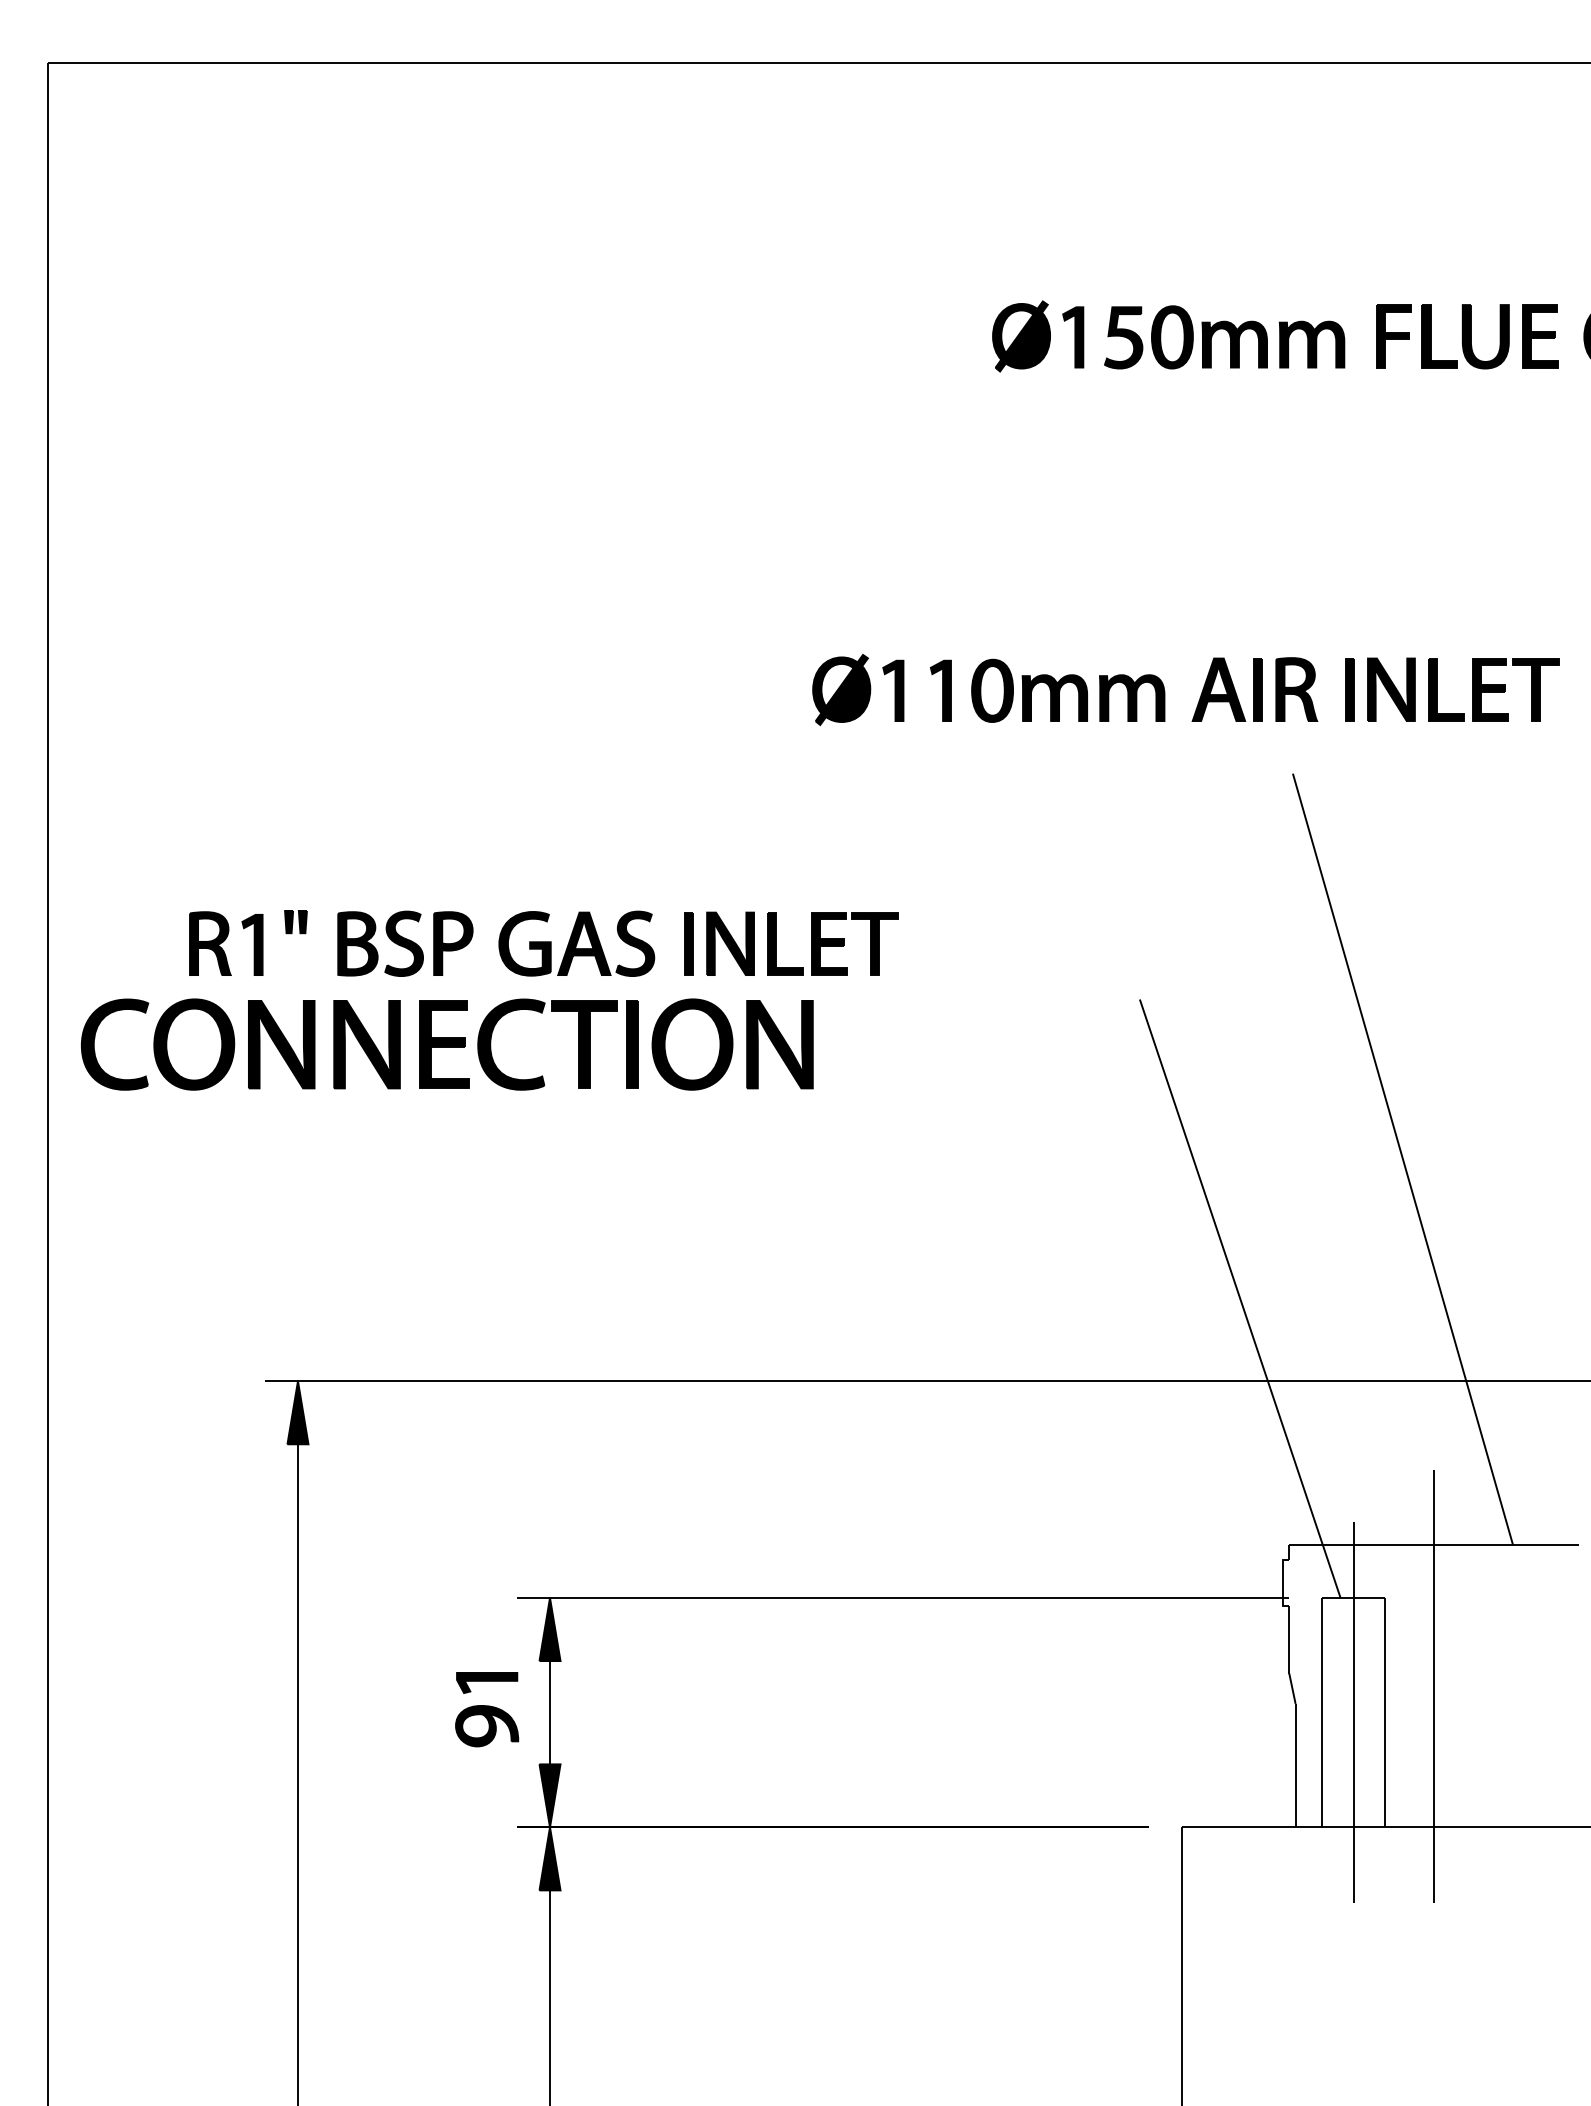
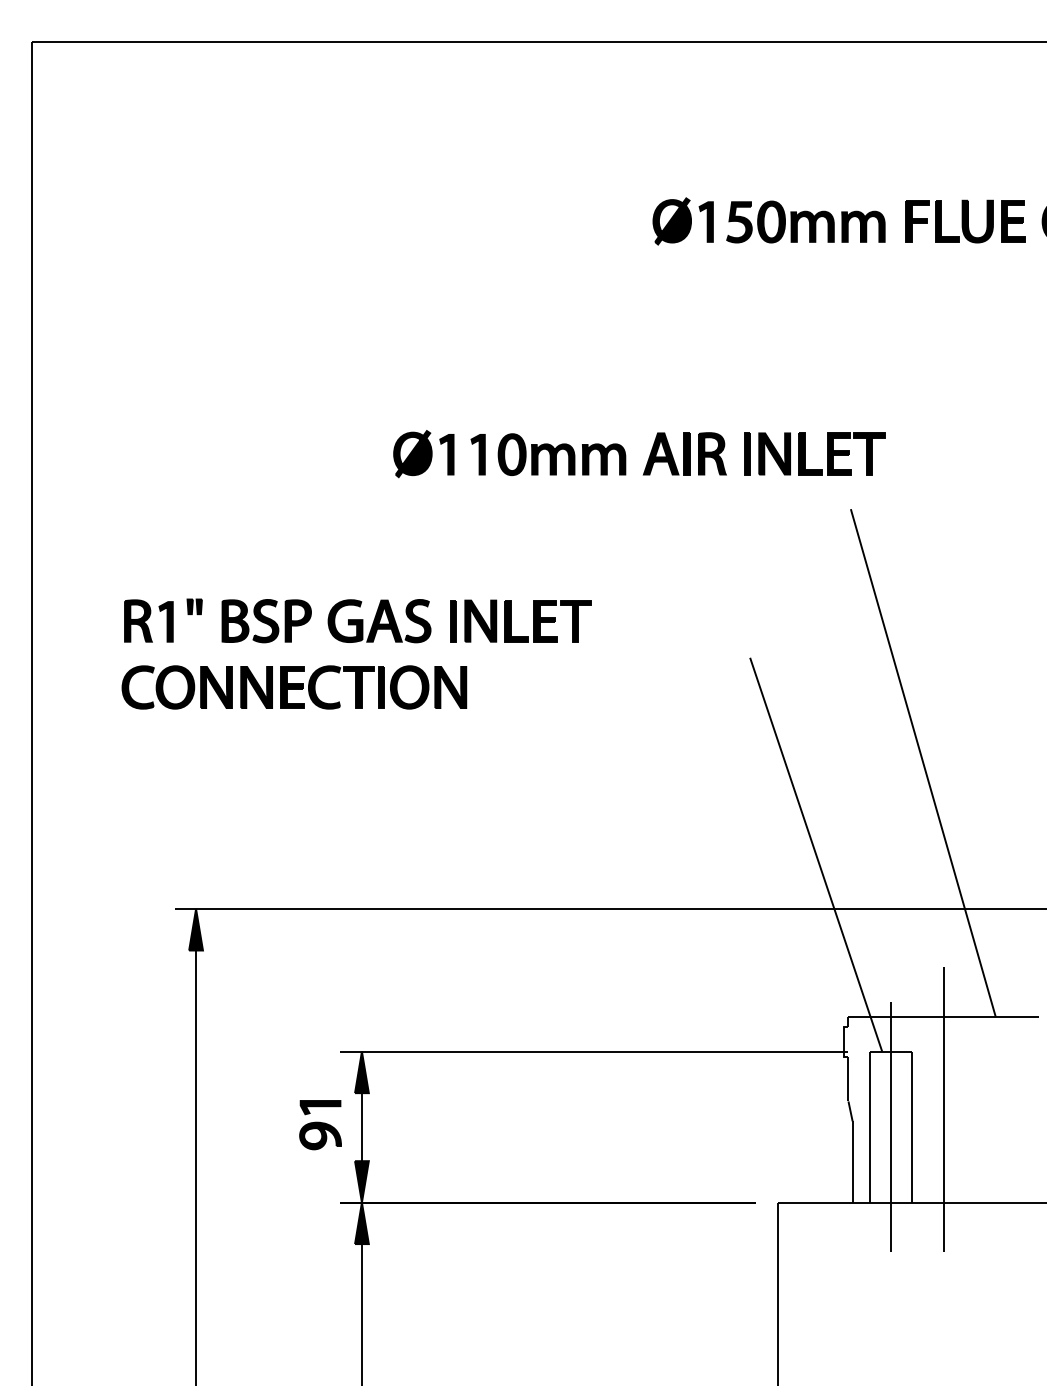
part: (1199, 695) -> (648, 457), moved
part: (447, 1044) -> (294, 687), size x0.71

